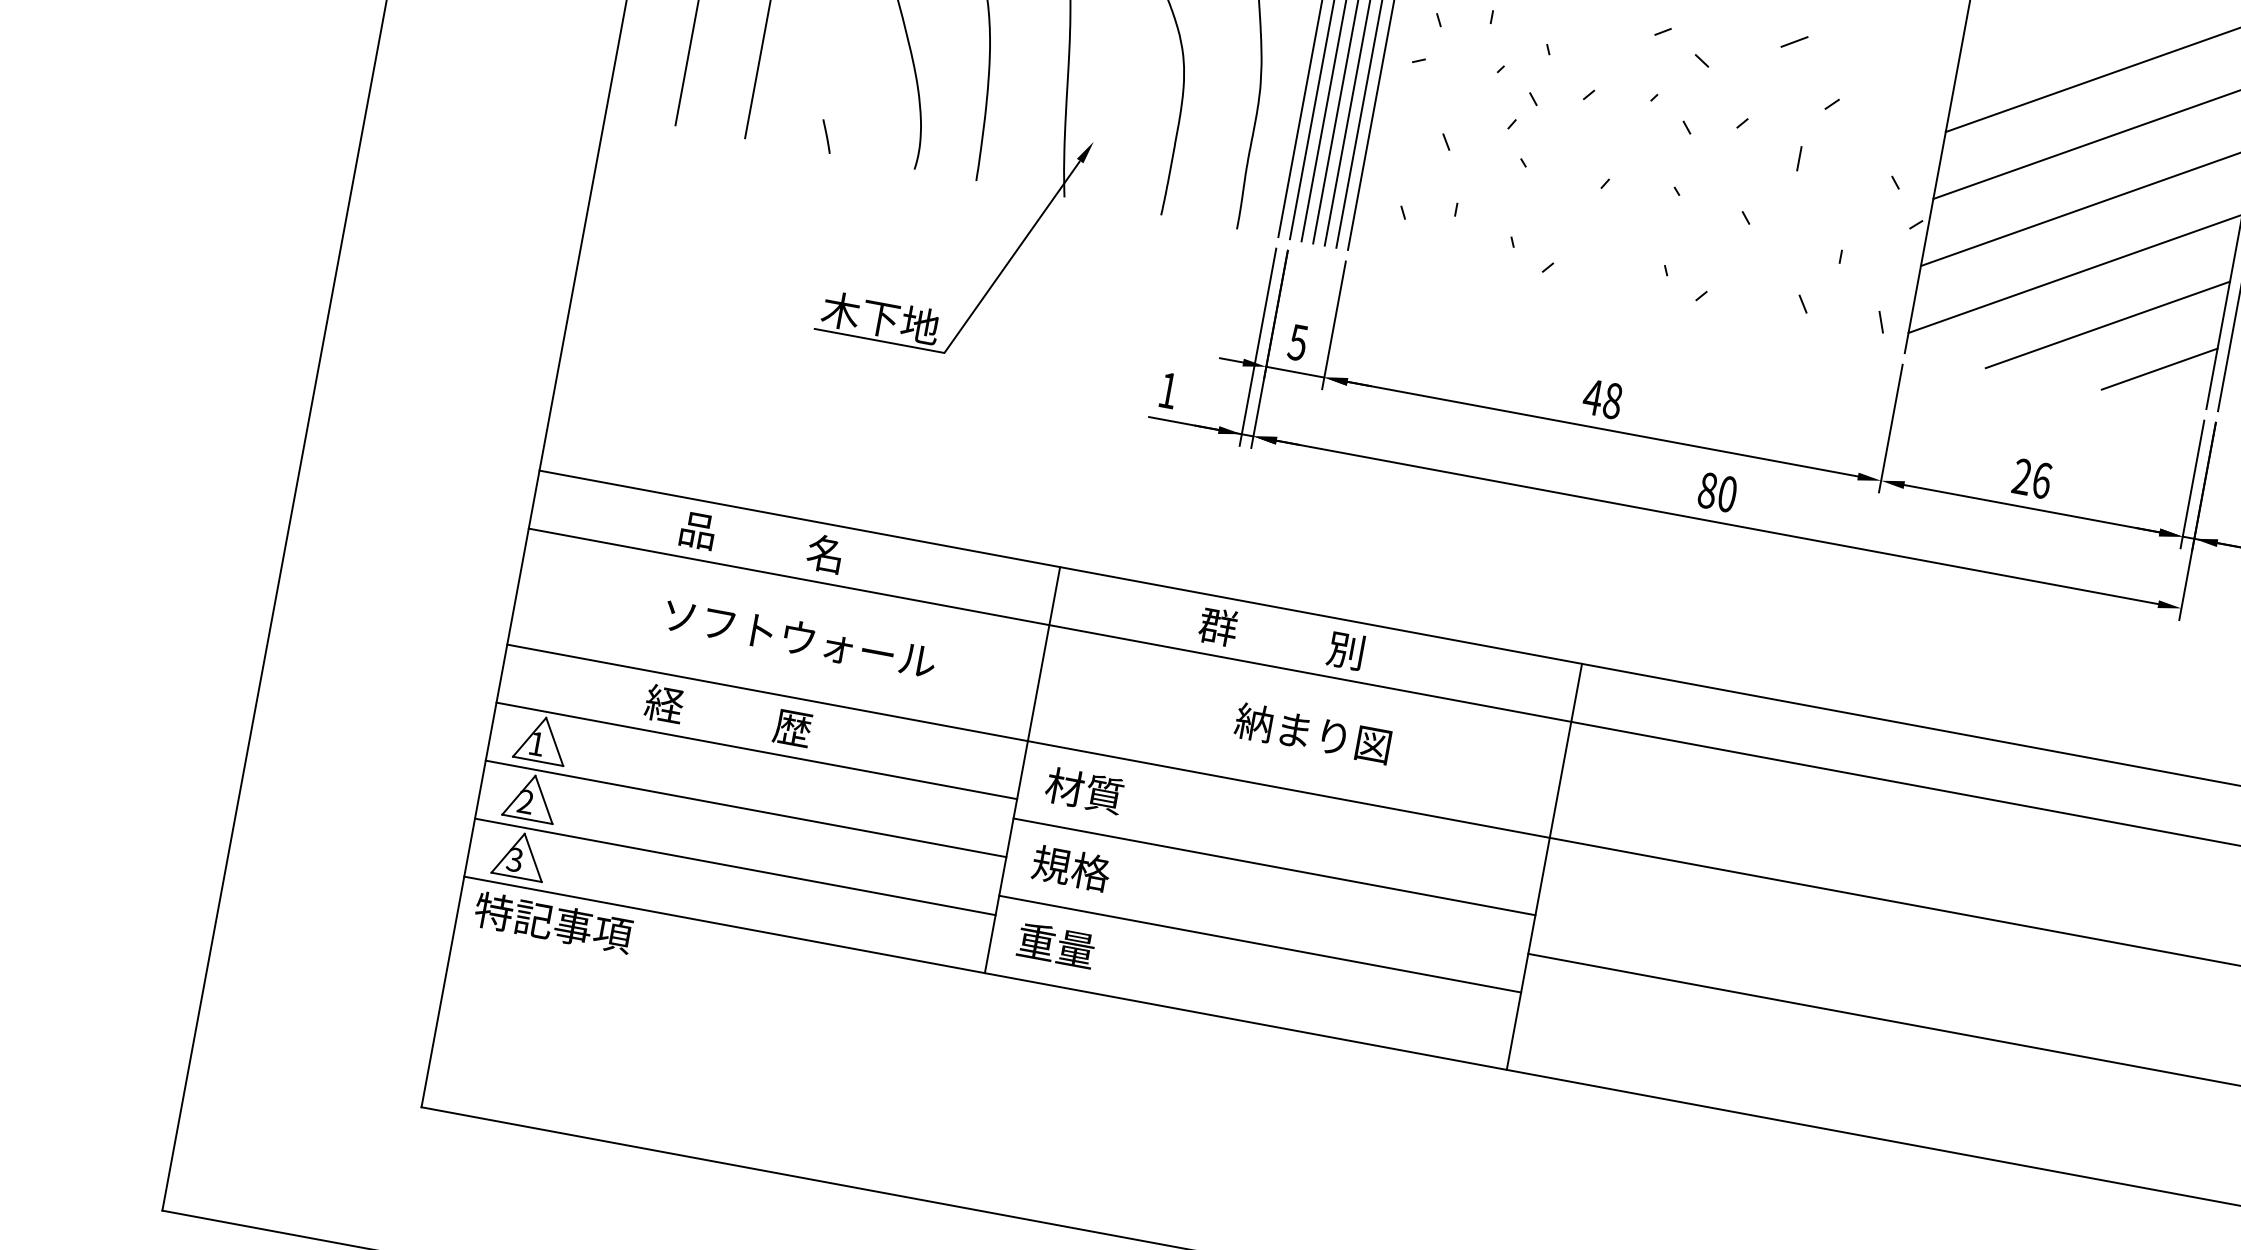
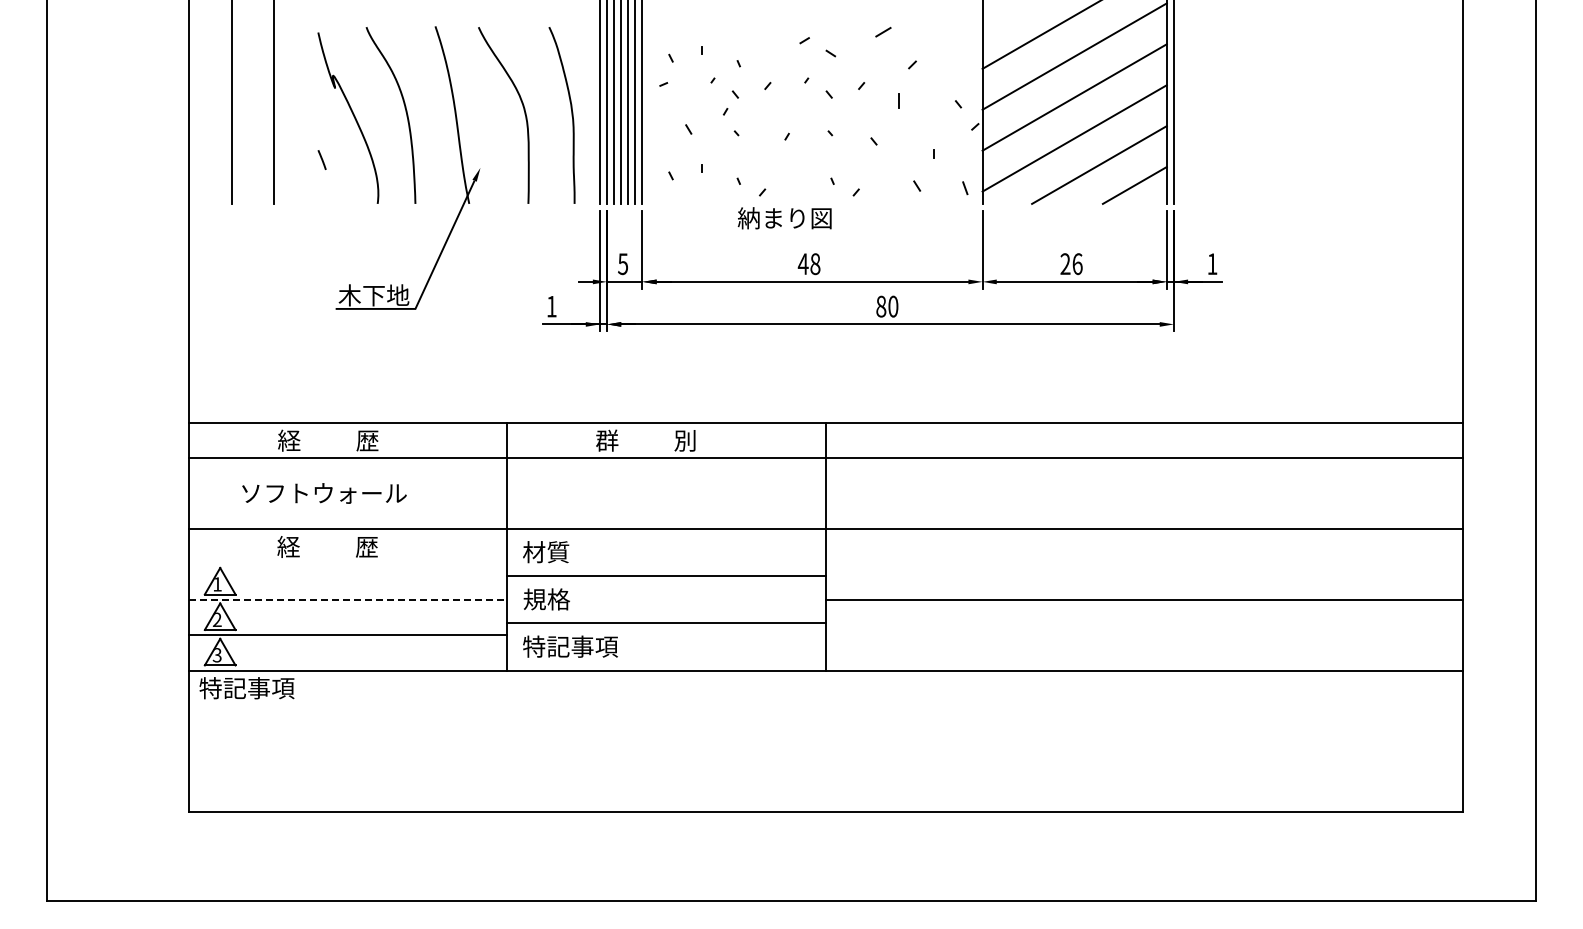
line: (825, 135) -> (321, 159), moved
text: (762, 541) -> (328, 440), 品          名 -> 経          歴
text: (800, 638) -> (324, 493), moved
text: (1312, 733) -> (784, 218), moved
line: (757, 751) -> (348, 564), removed
line: (746, 808) -> (348, 599), solid -> dashed
text: (1095, 952) -> (570, 646), 重量 -> 特記事項

